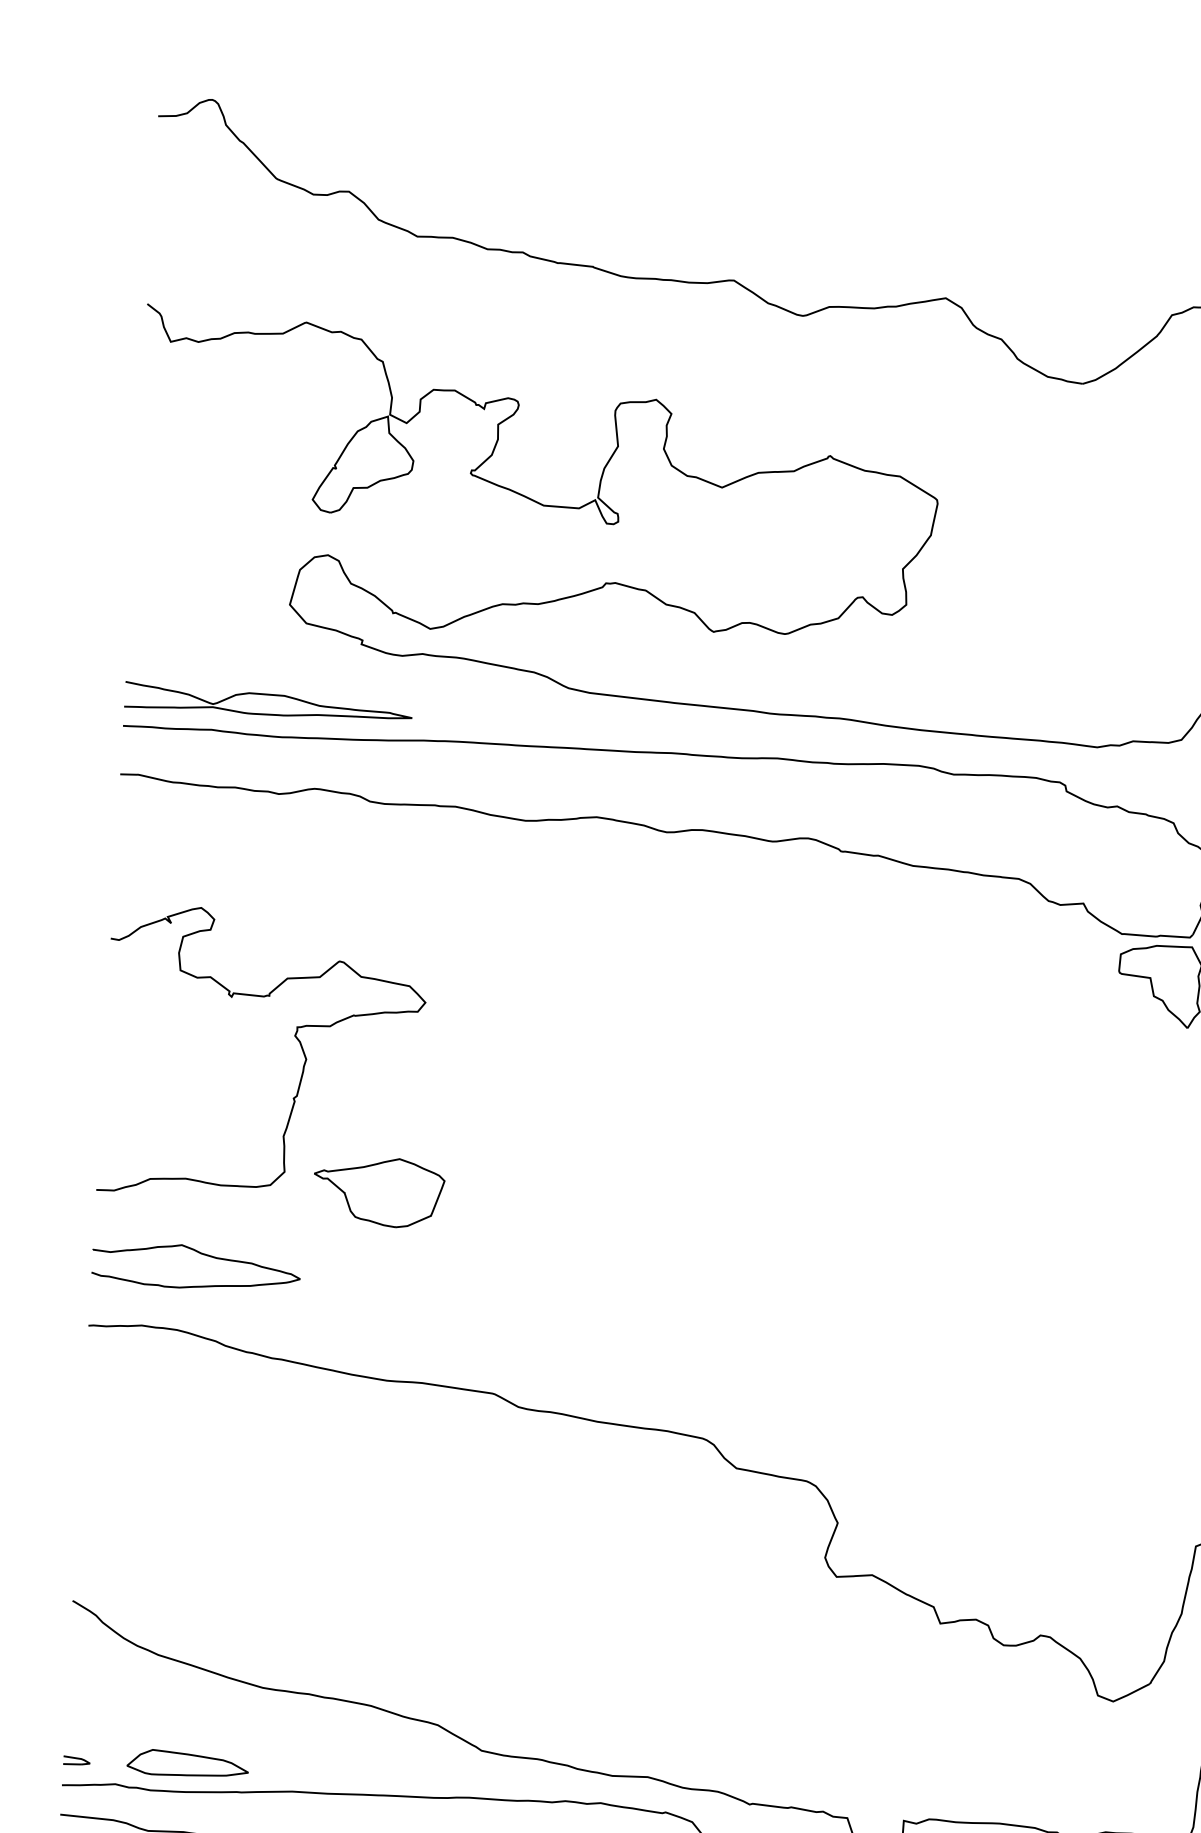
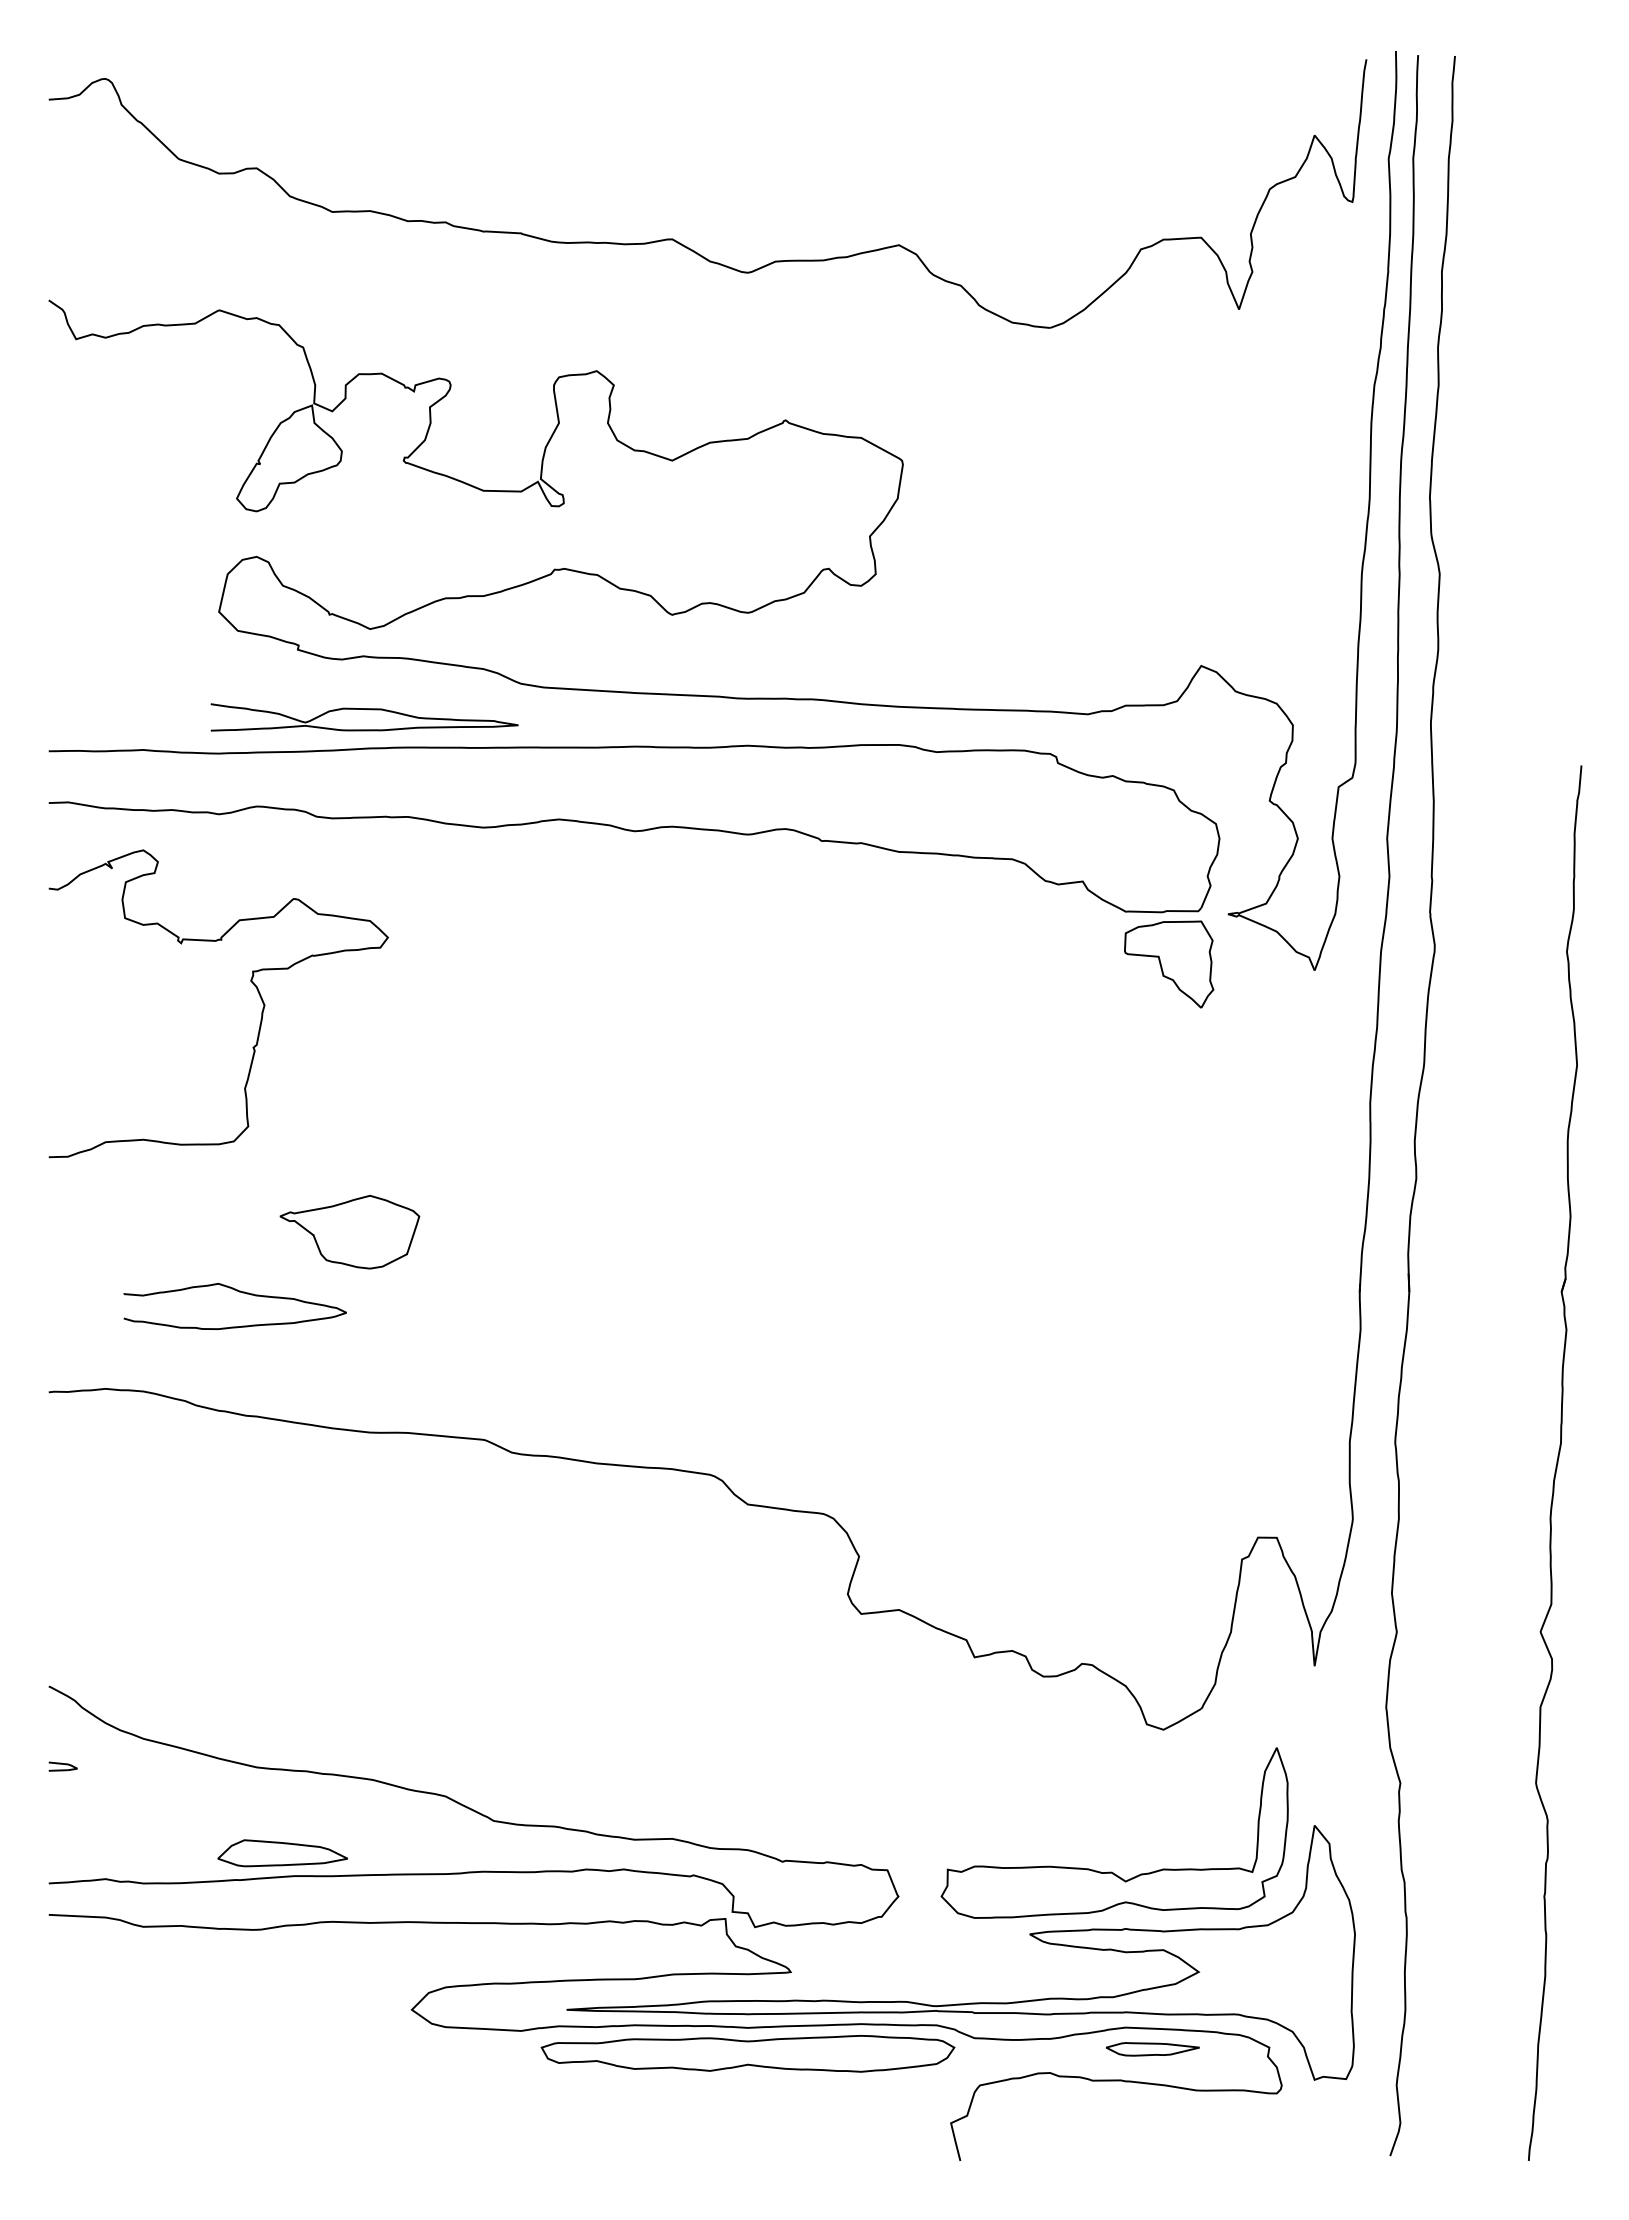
curve: (269, 695) -> (364, 709), moved
curve: (294, 1036) -> (250, 981), moved
curve: (201, 1254) -> (239, 1292), moved
part: (76, 1760) -> (62, 1766), moved
part: (187, 1764) -> (282, 1853), moved

